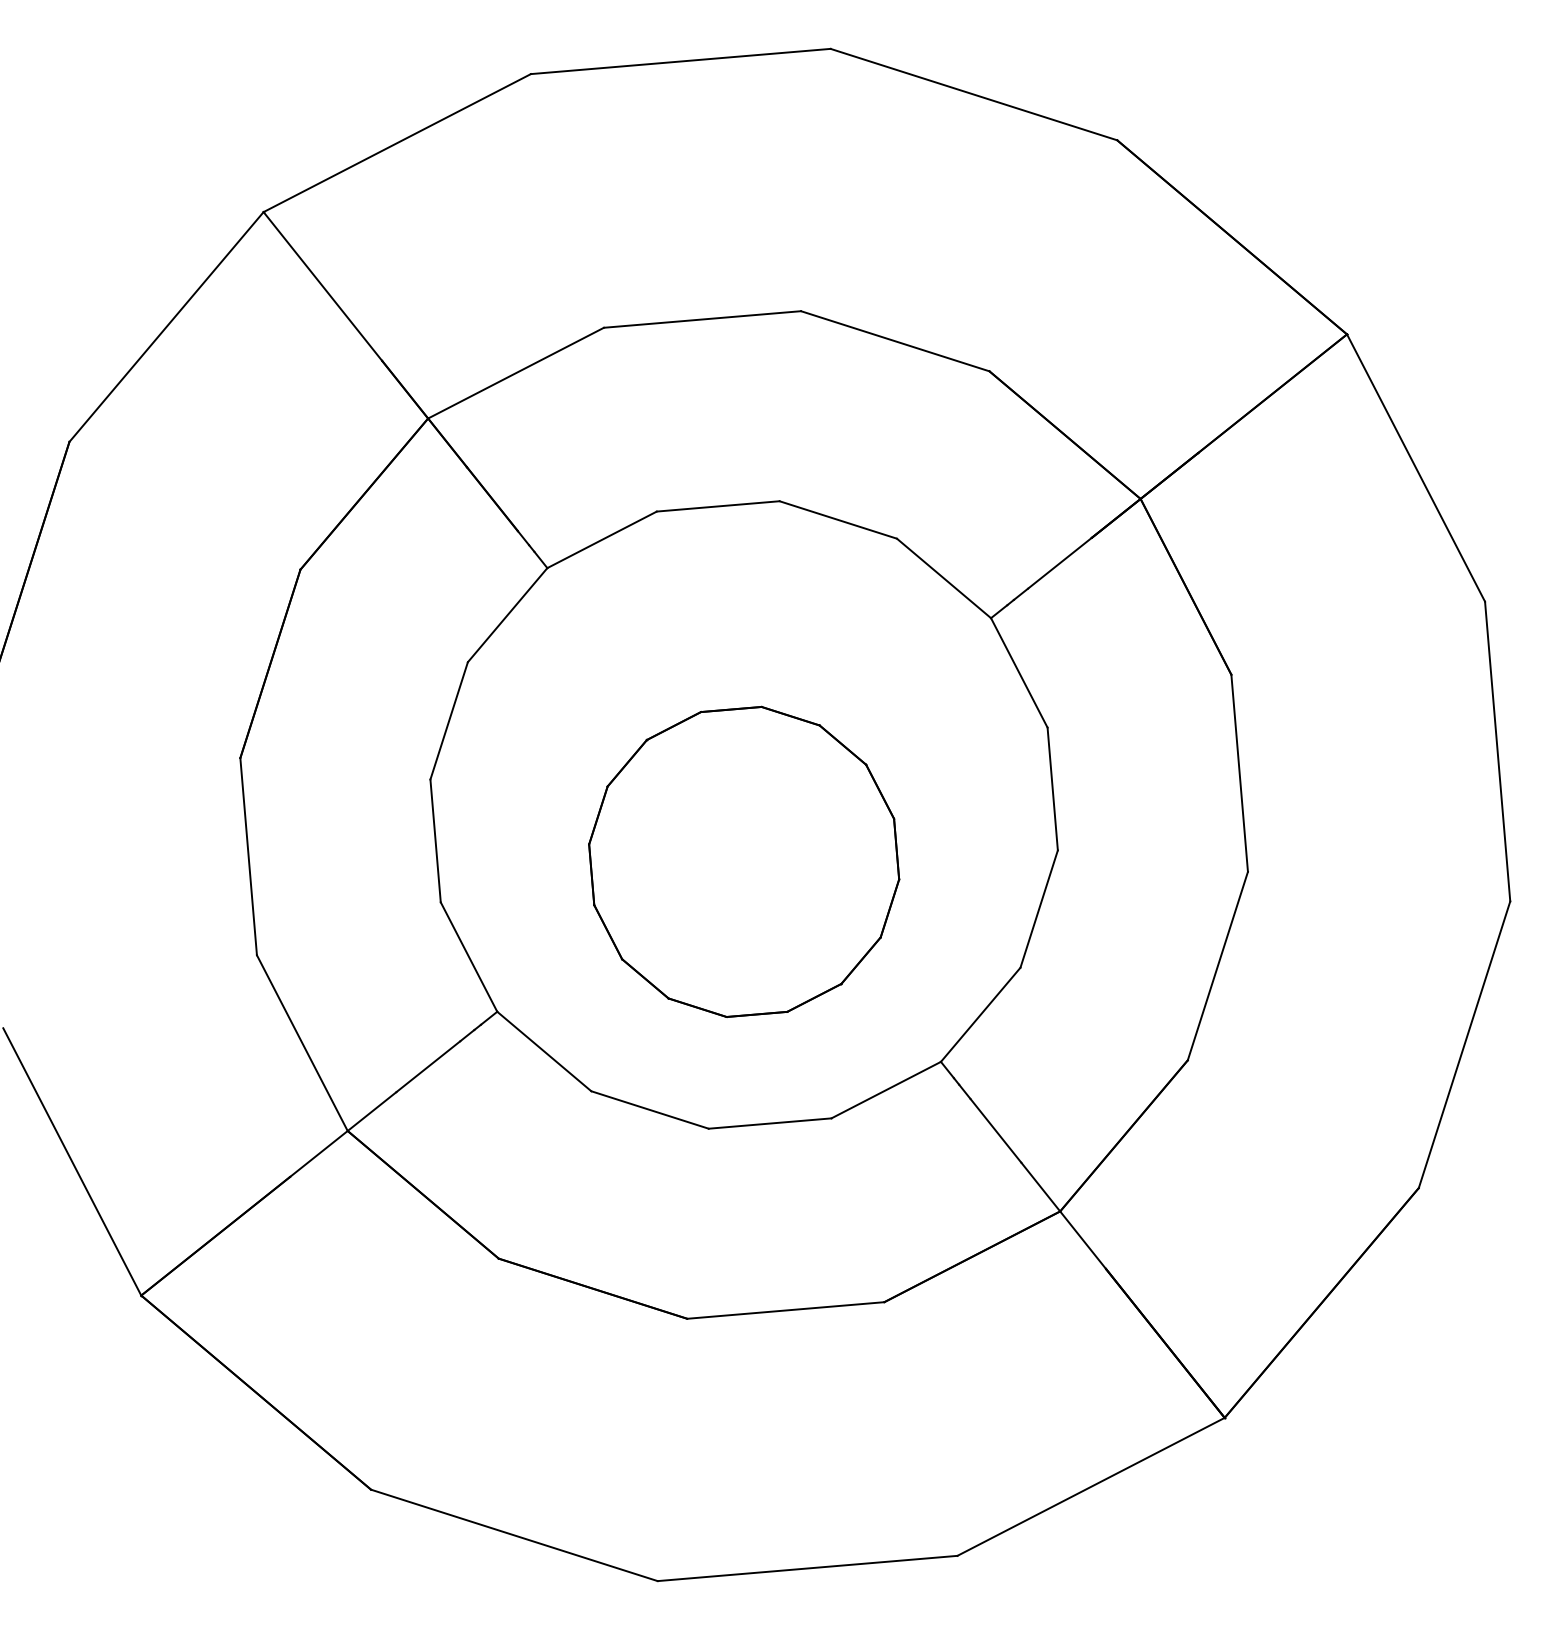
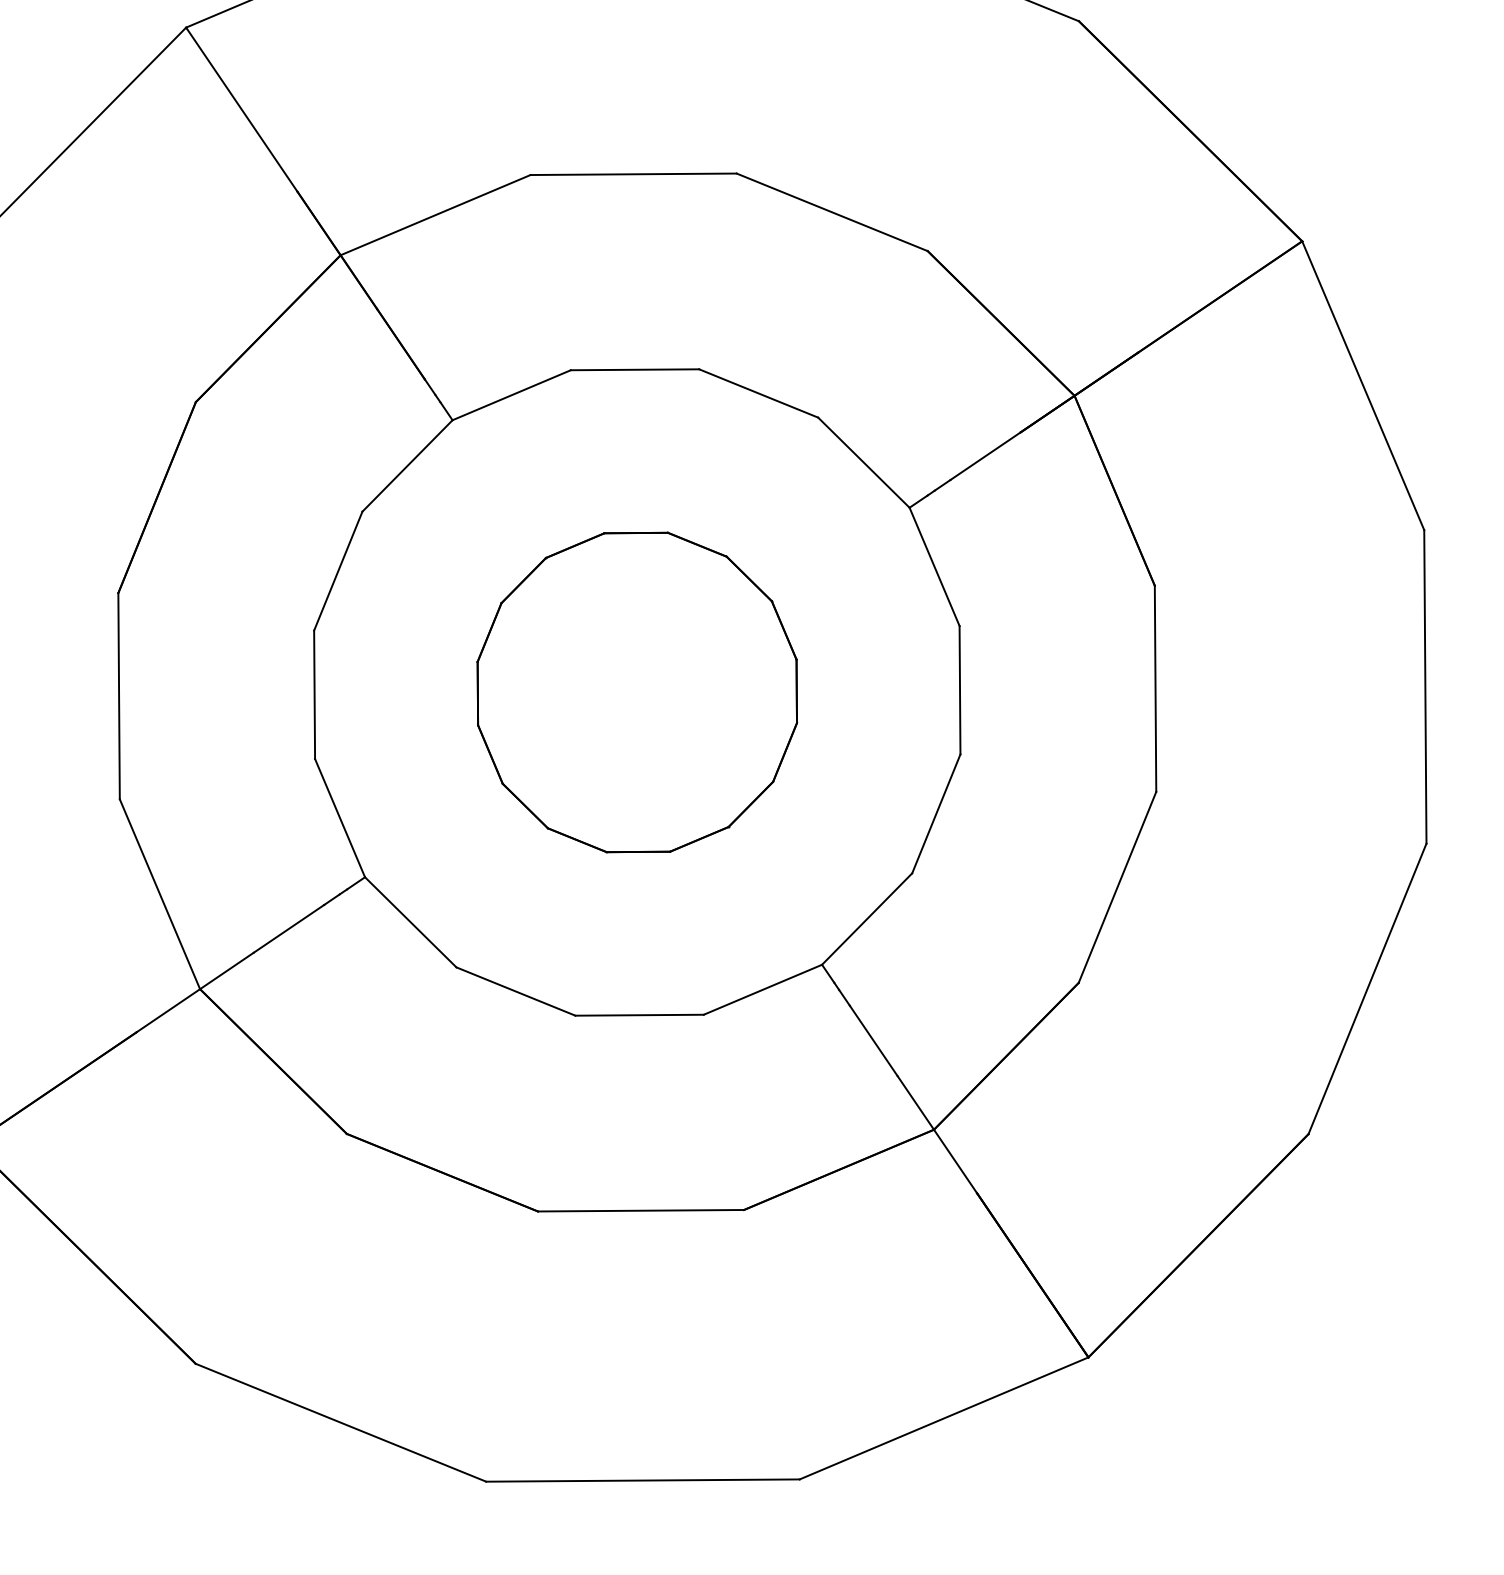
part: (744, 861) -> (637, 692), moved

